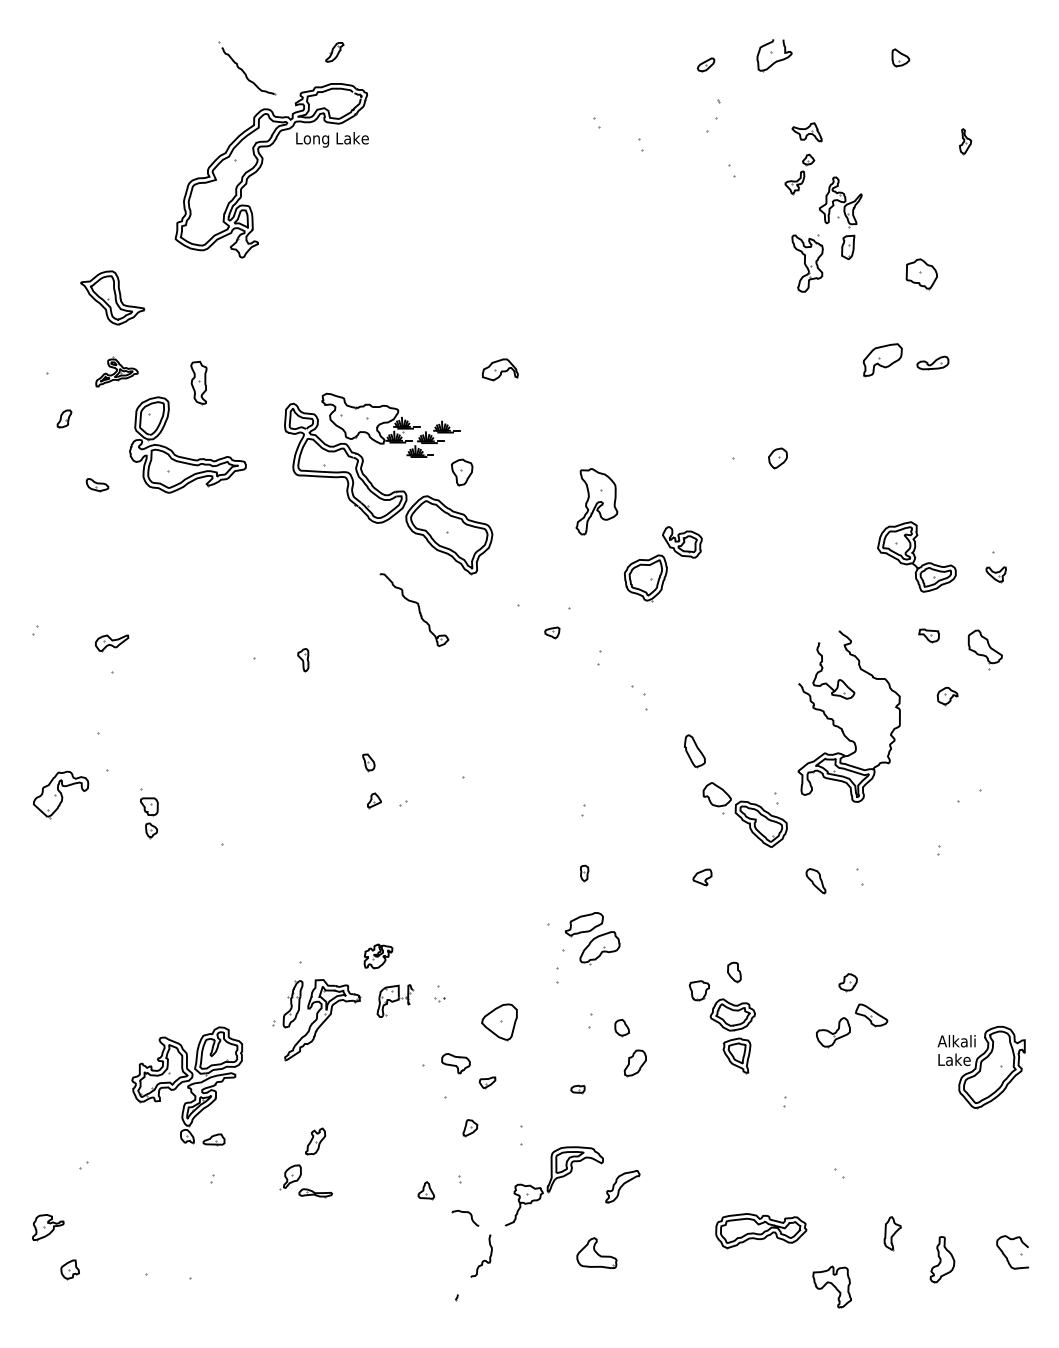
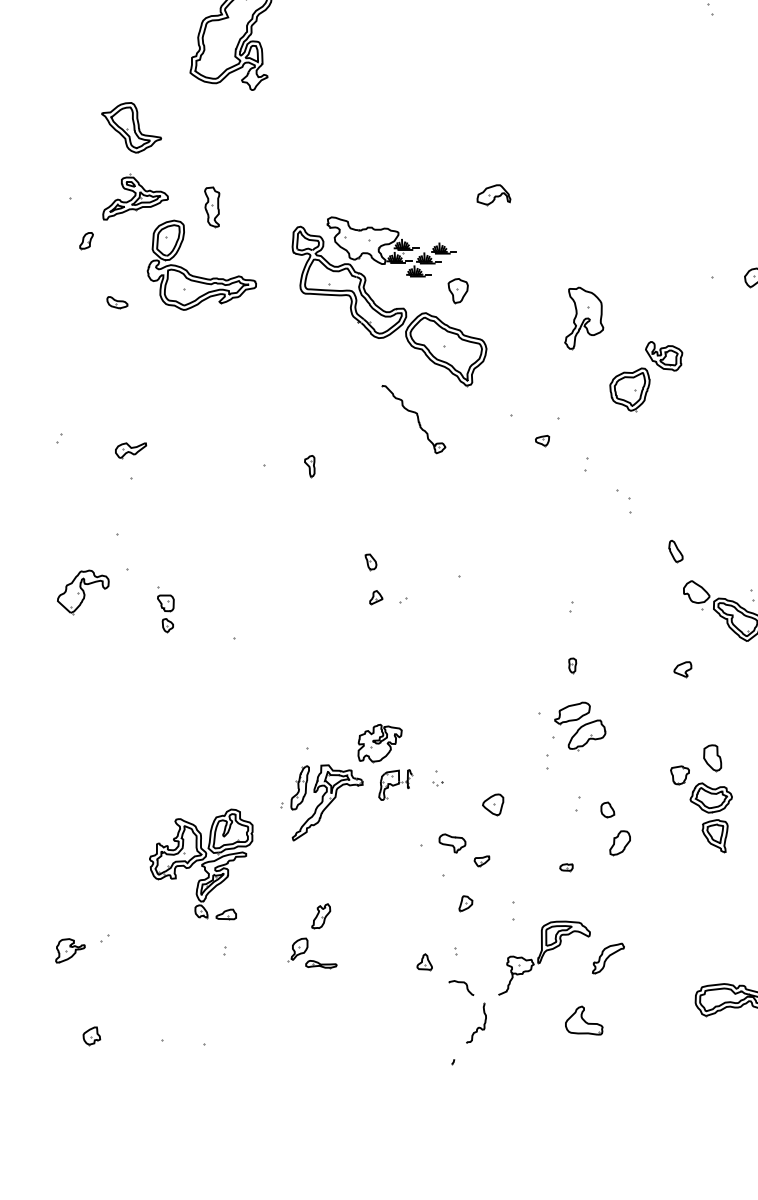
part: (116, 371) -> (135, 196), size x1.67
part: (695, 750) -> (676, 550), size x0.71
part: (378, 956) -> (380, 743), size x1.67
part: (734, 972) -> (712, 758), size x1.43
part: (499, 1022) -> (493, 805), size x0.62
part: (48, 1227) -> (70, 950), moved

